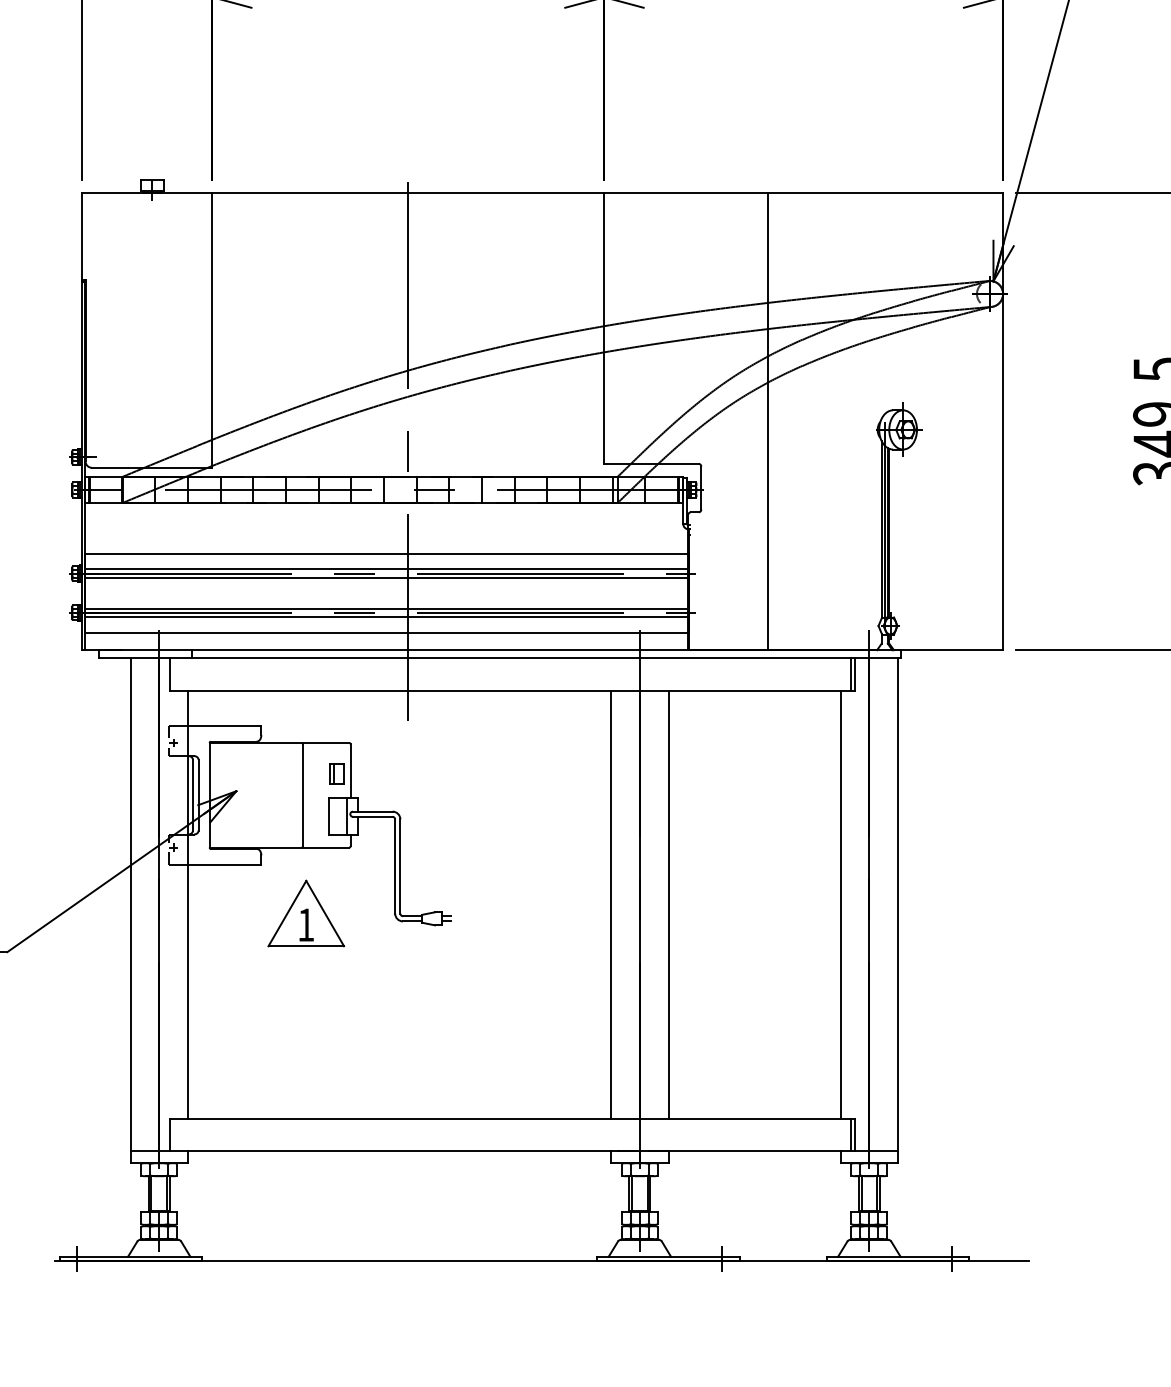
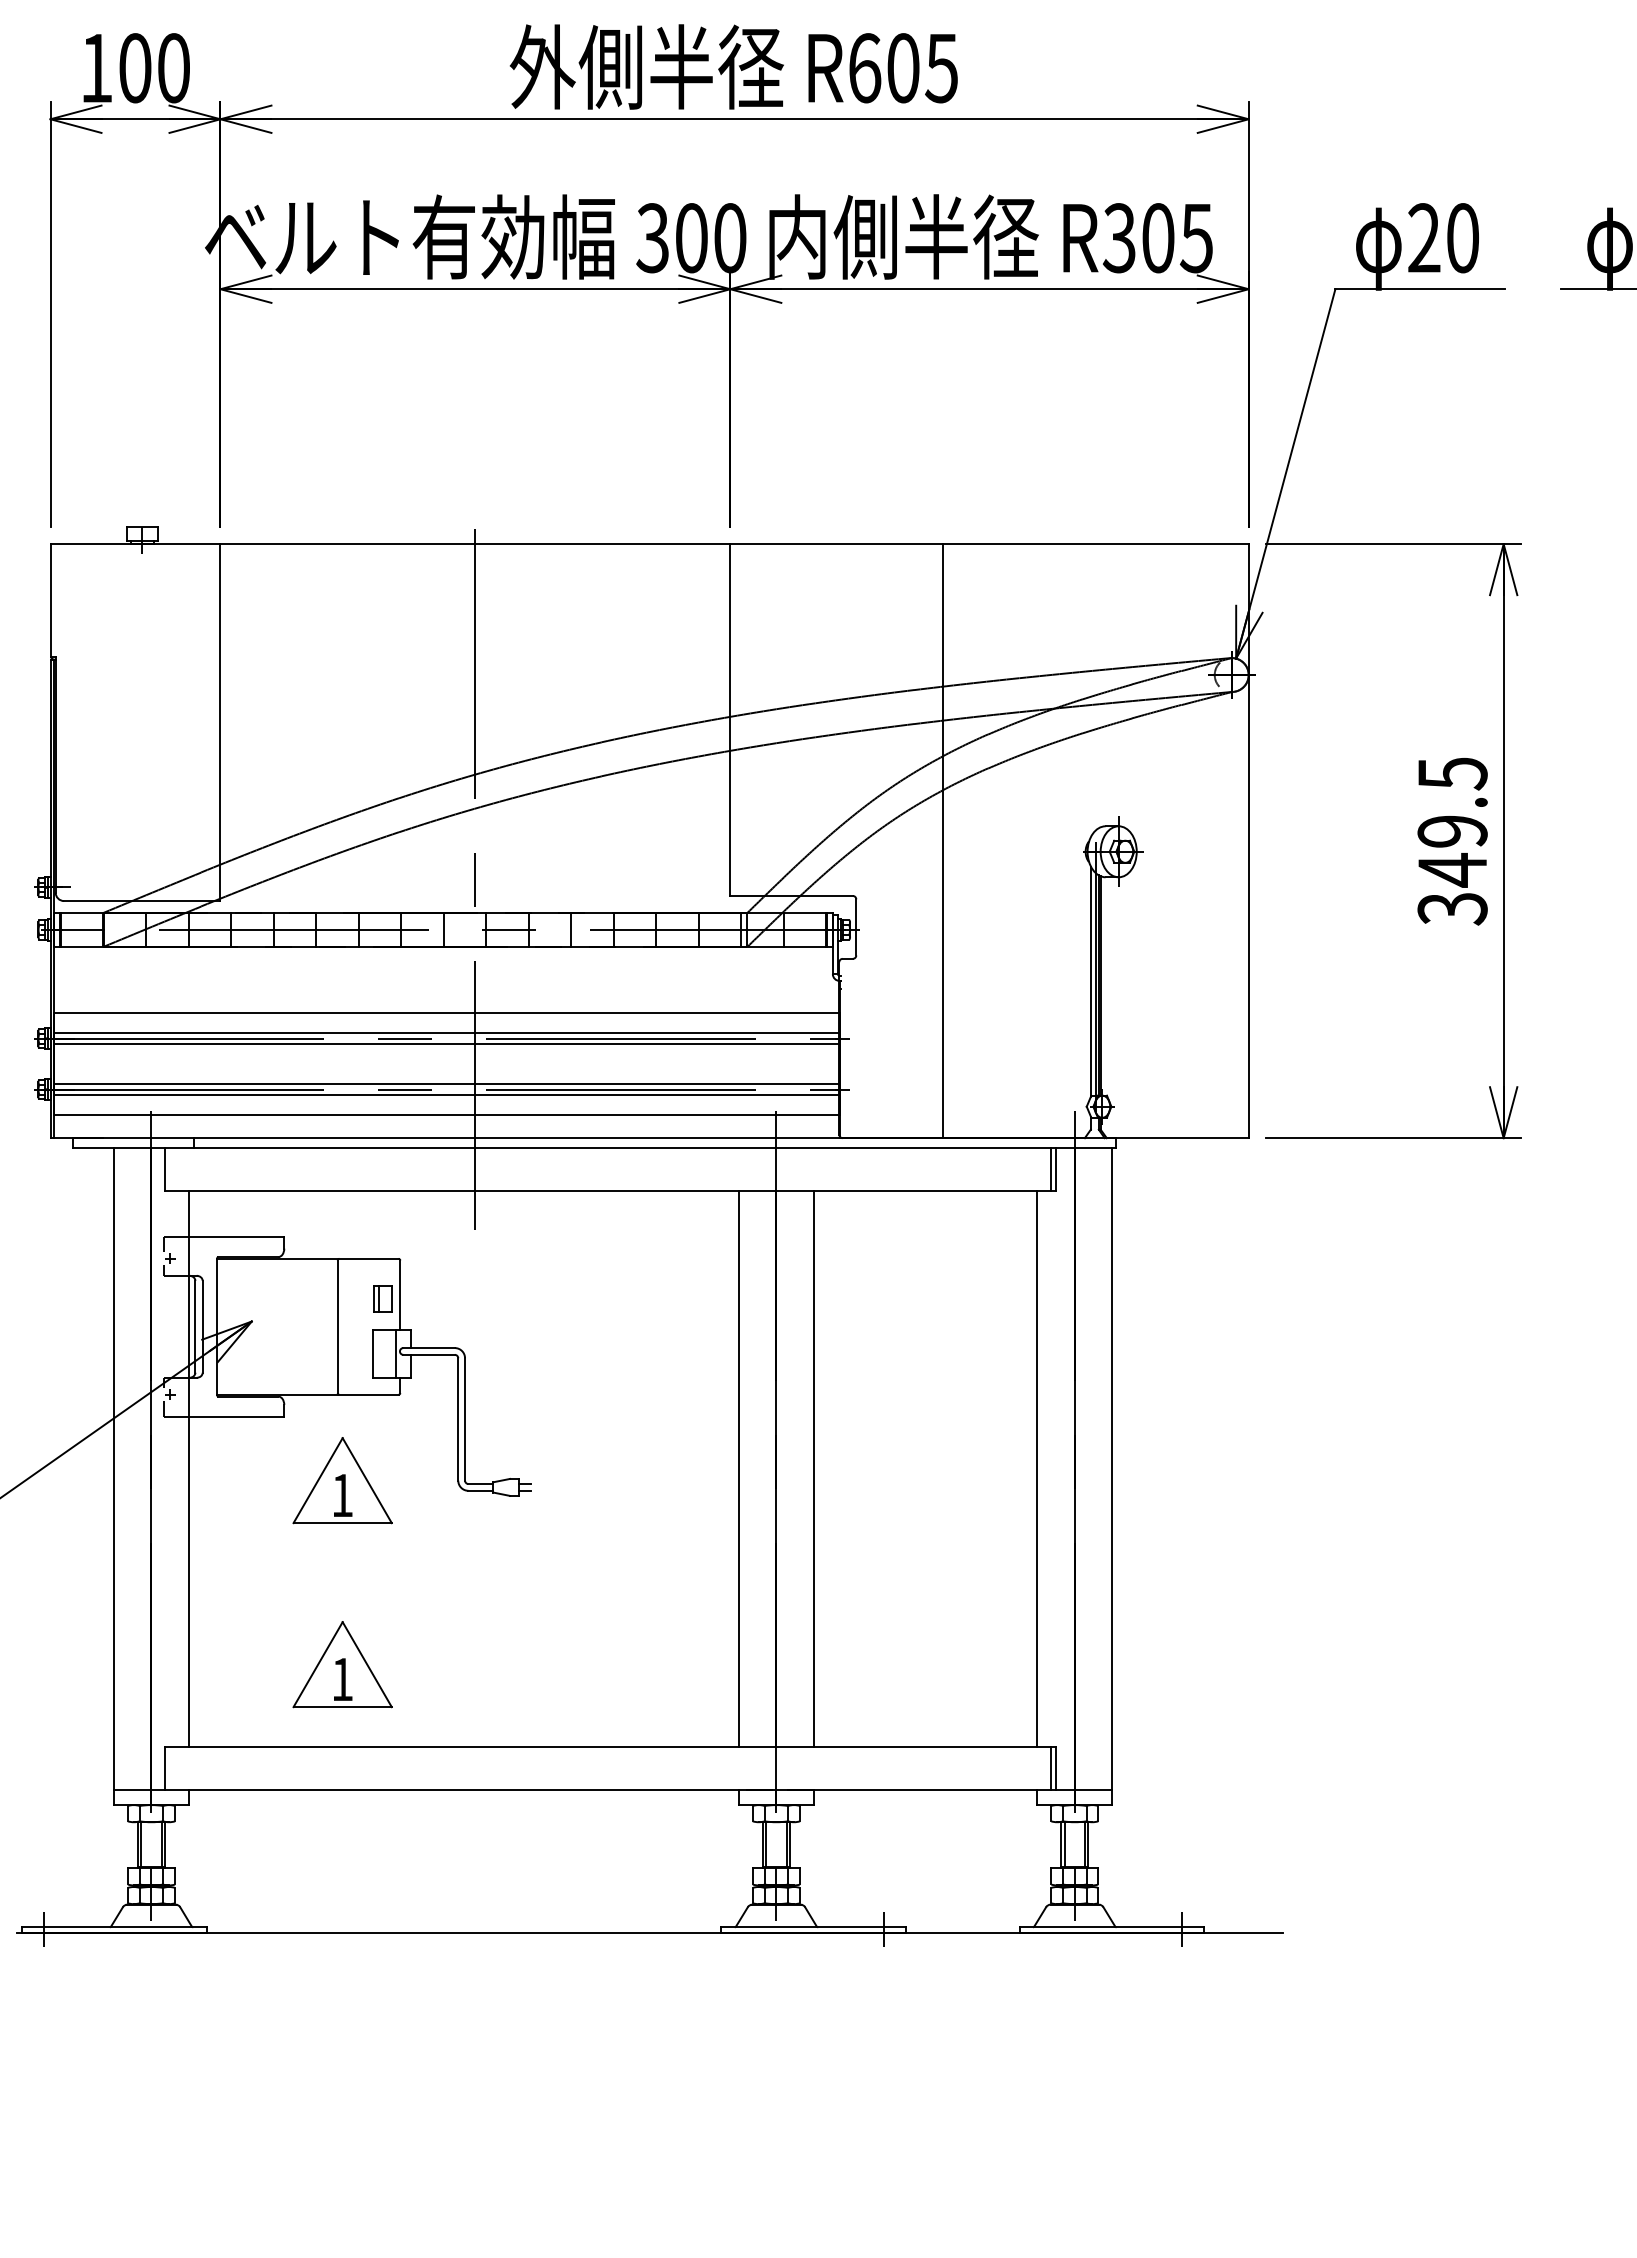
part: (306, 1055) -> (342, 1664), added

